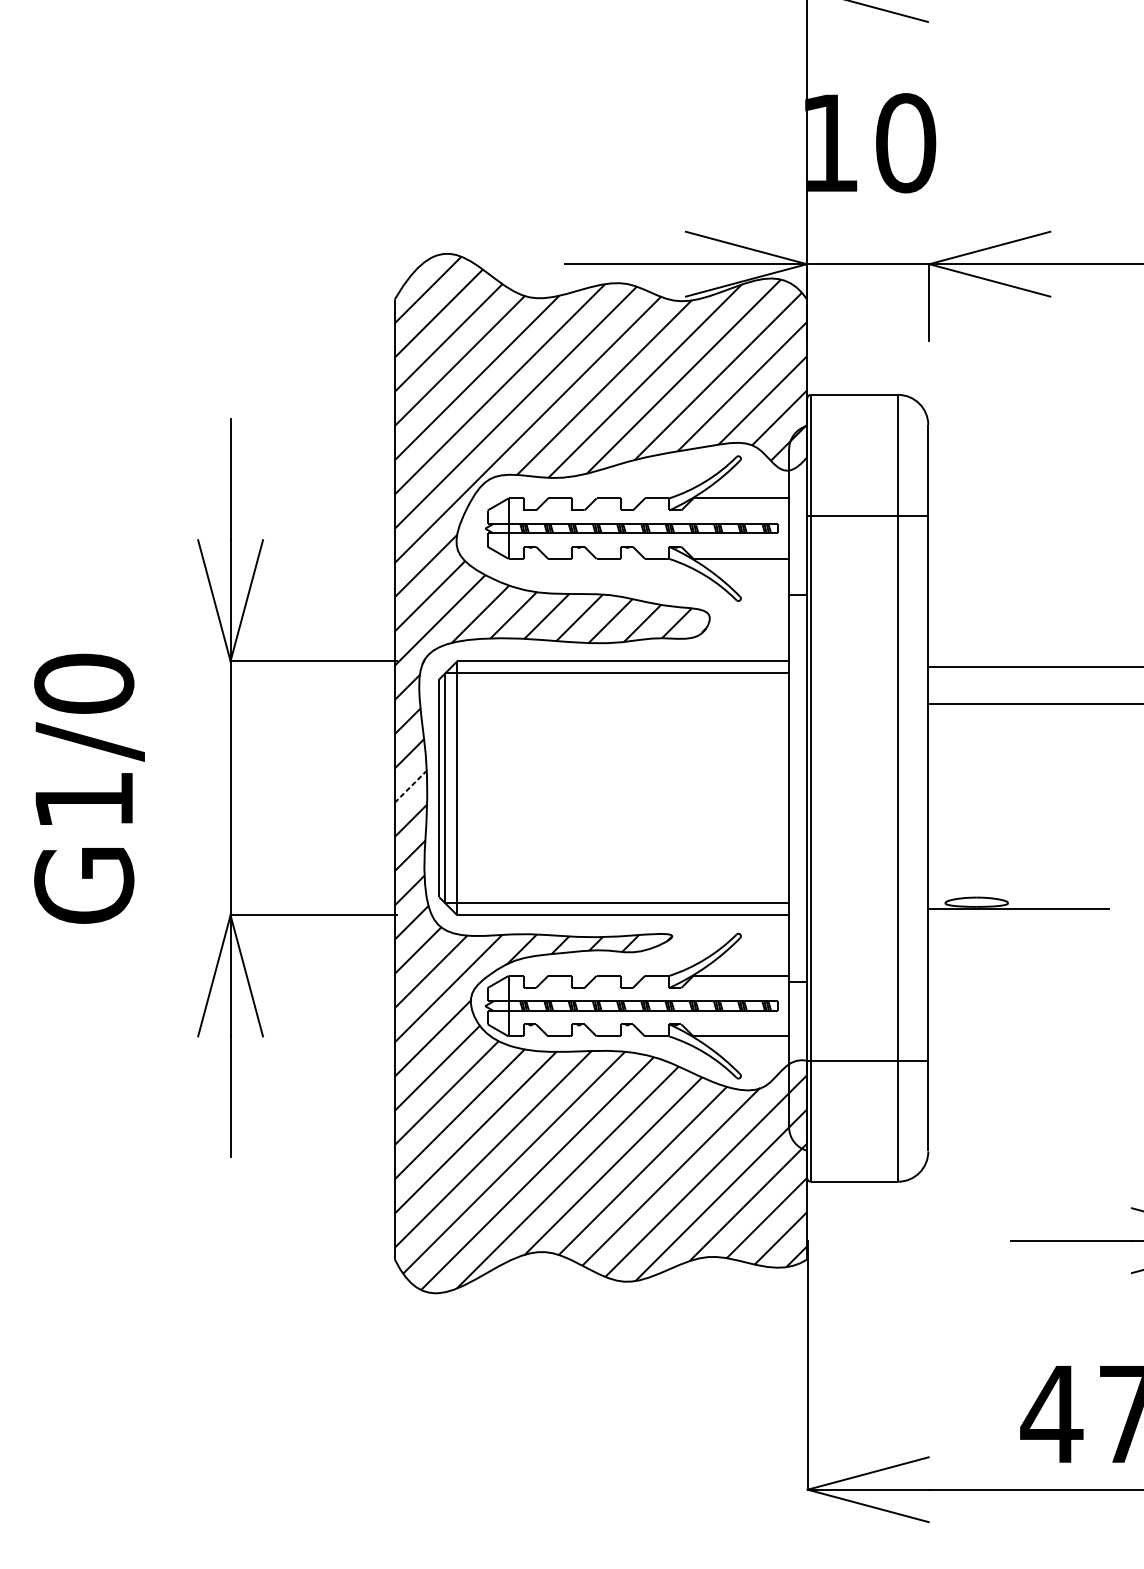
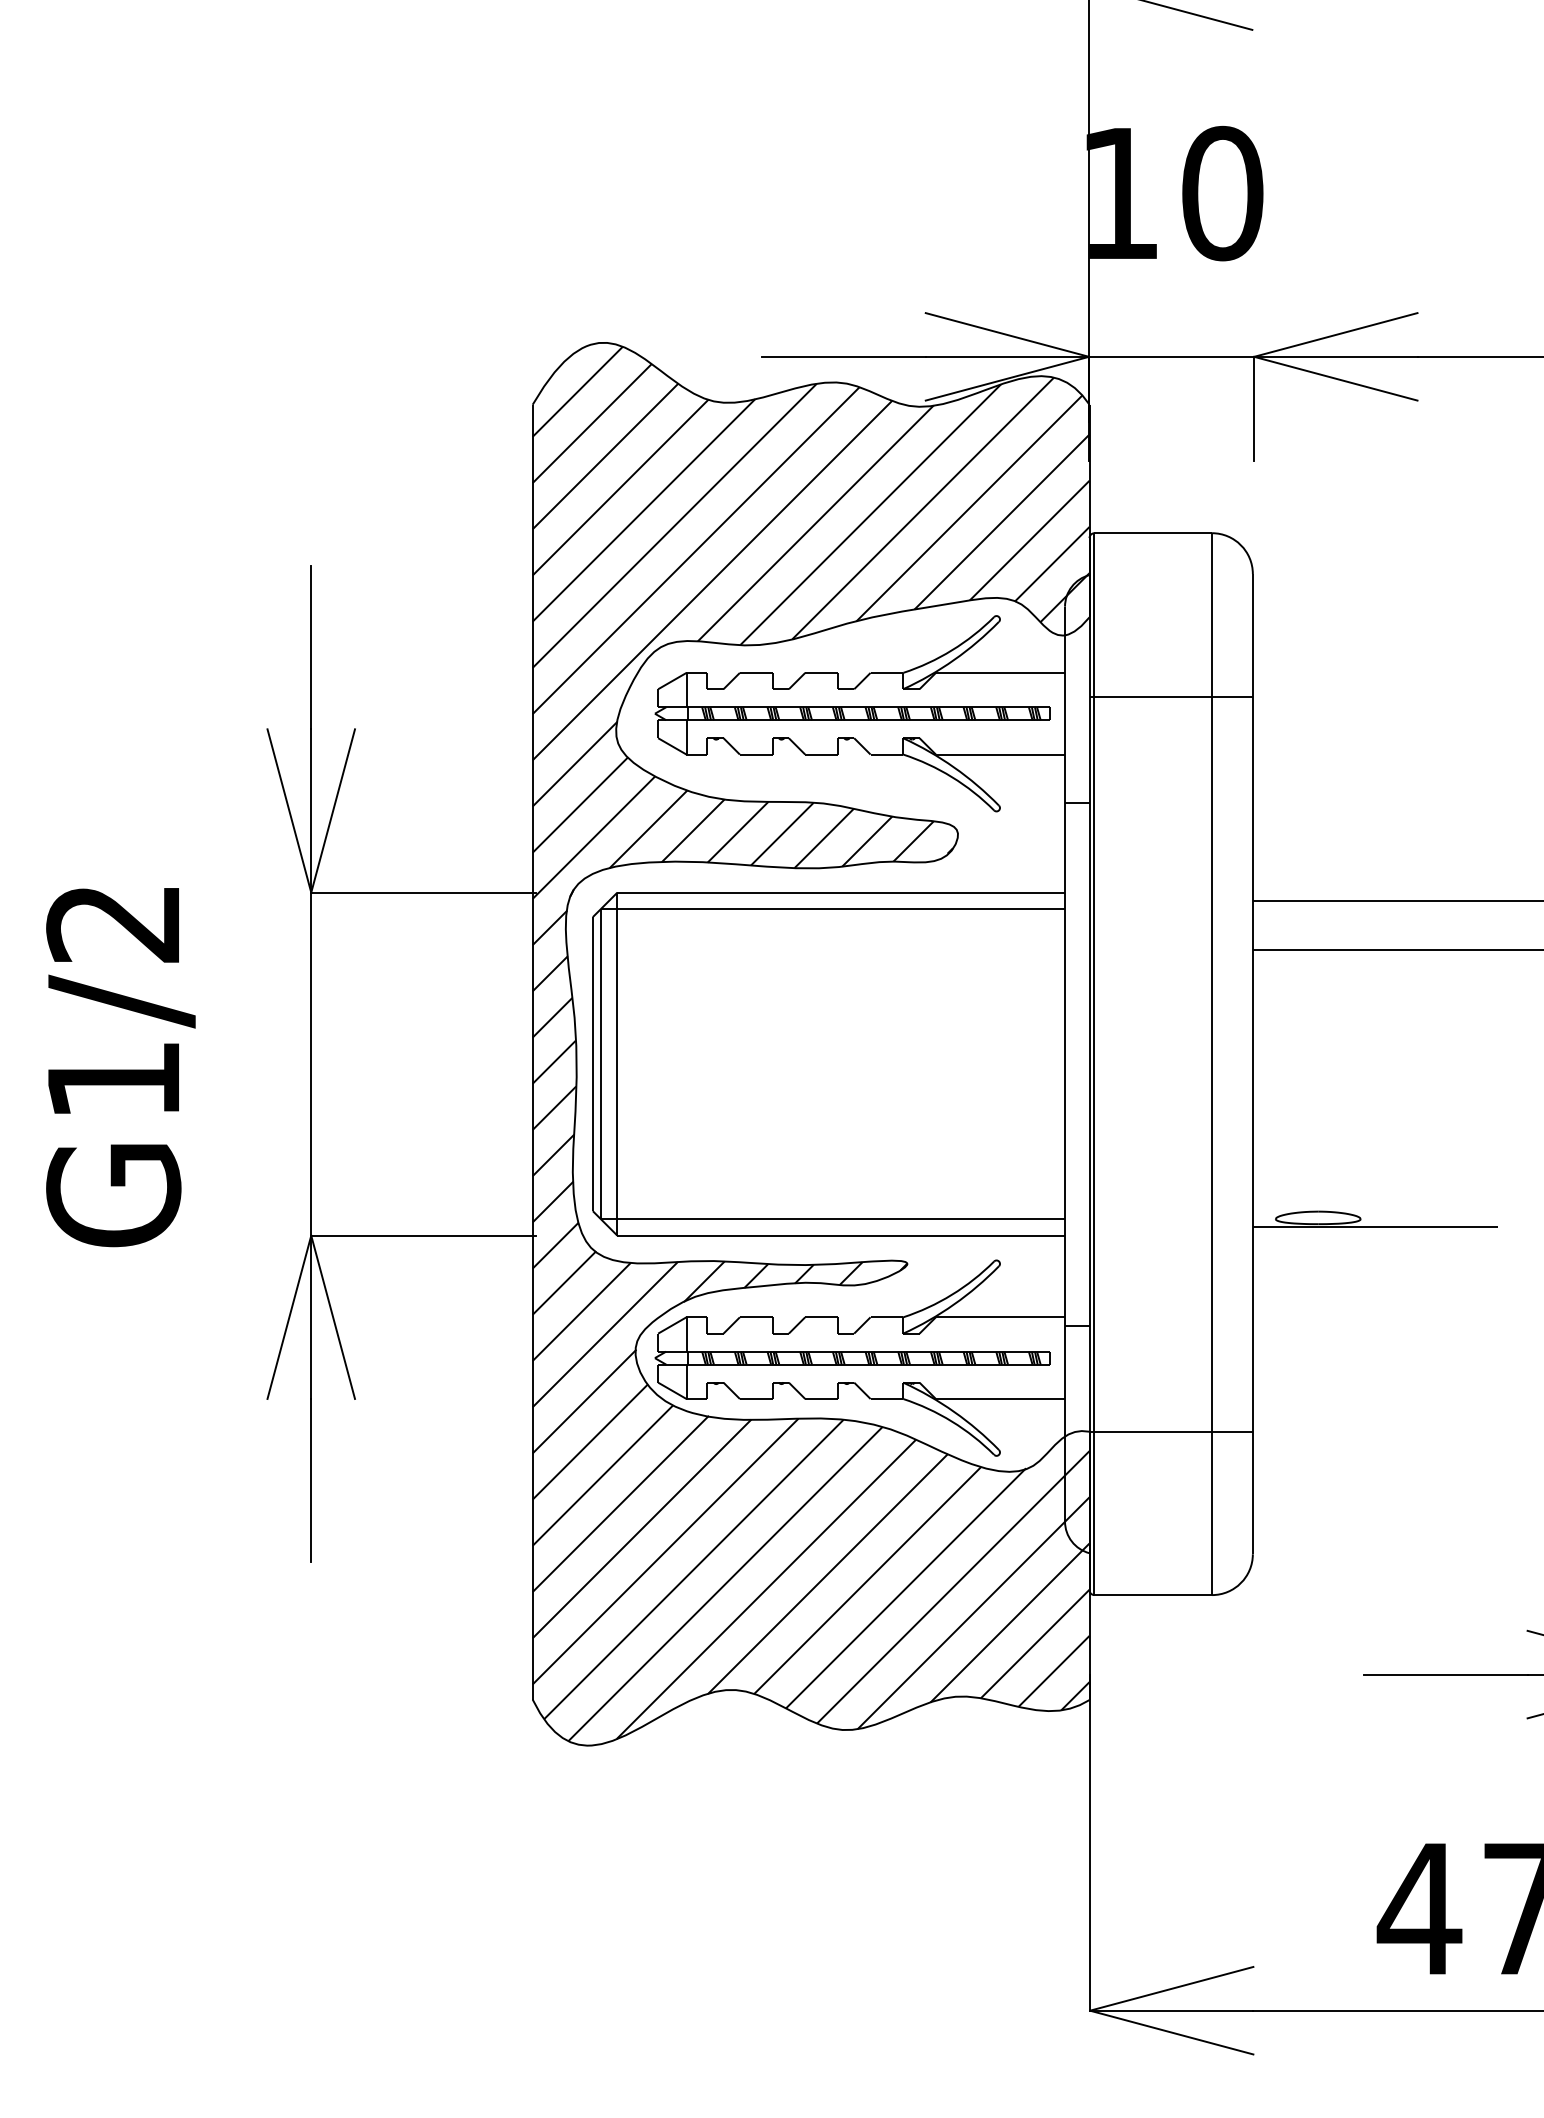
text: (84, 683) -> (113, 922), G1/0 -> G1/2
line: (410, 786) -> (554, 1061), dashed -> solid

